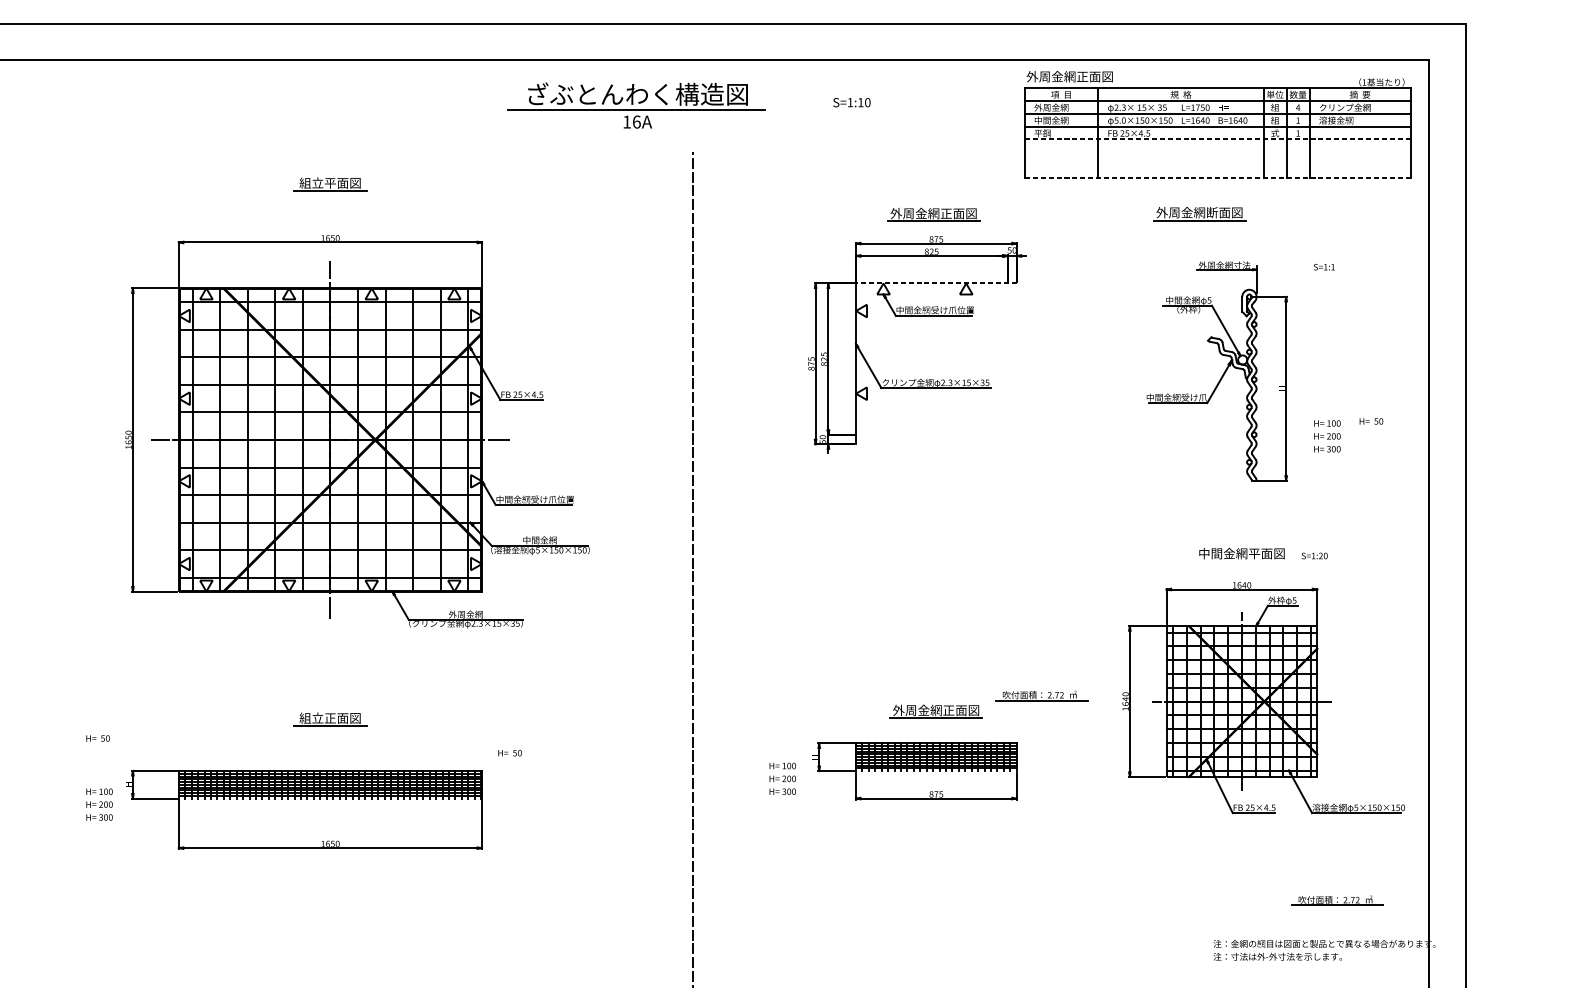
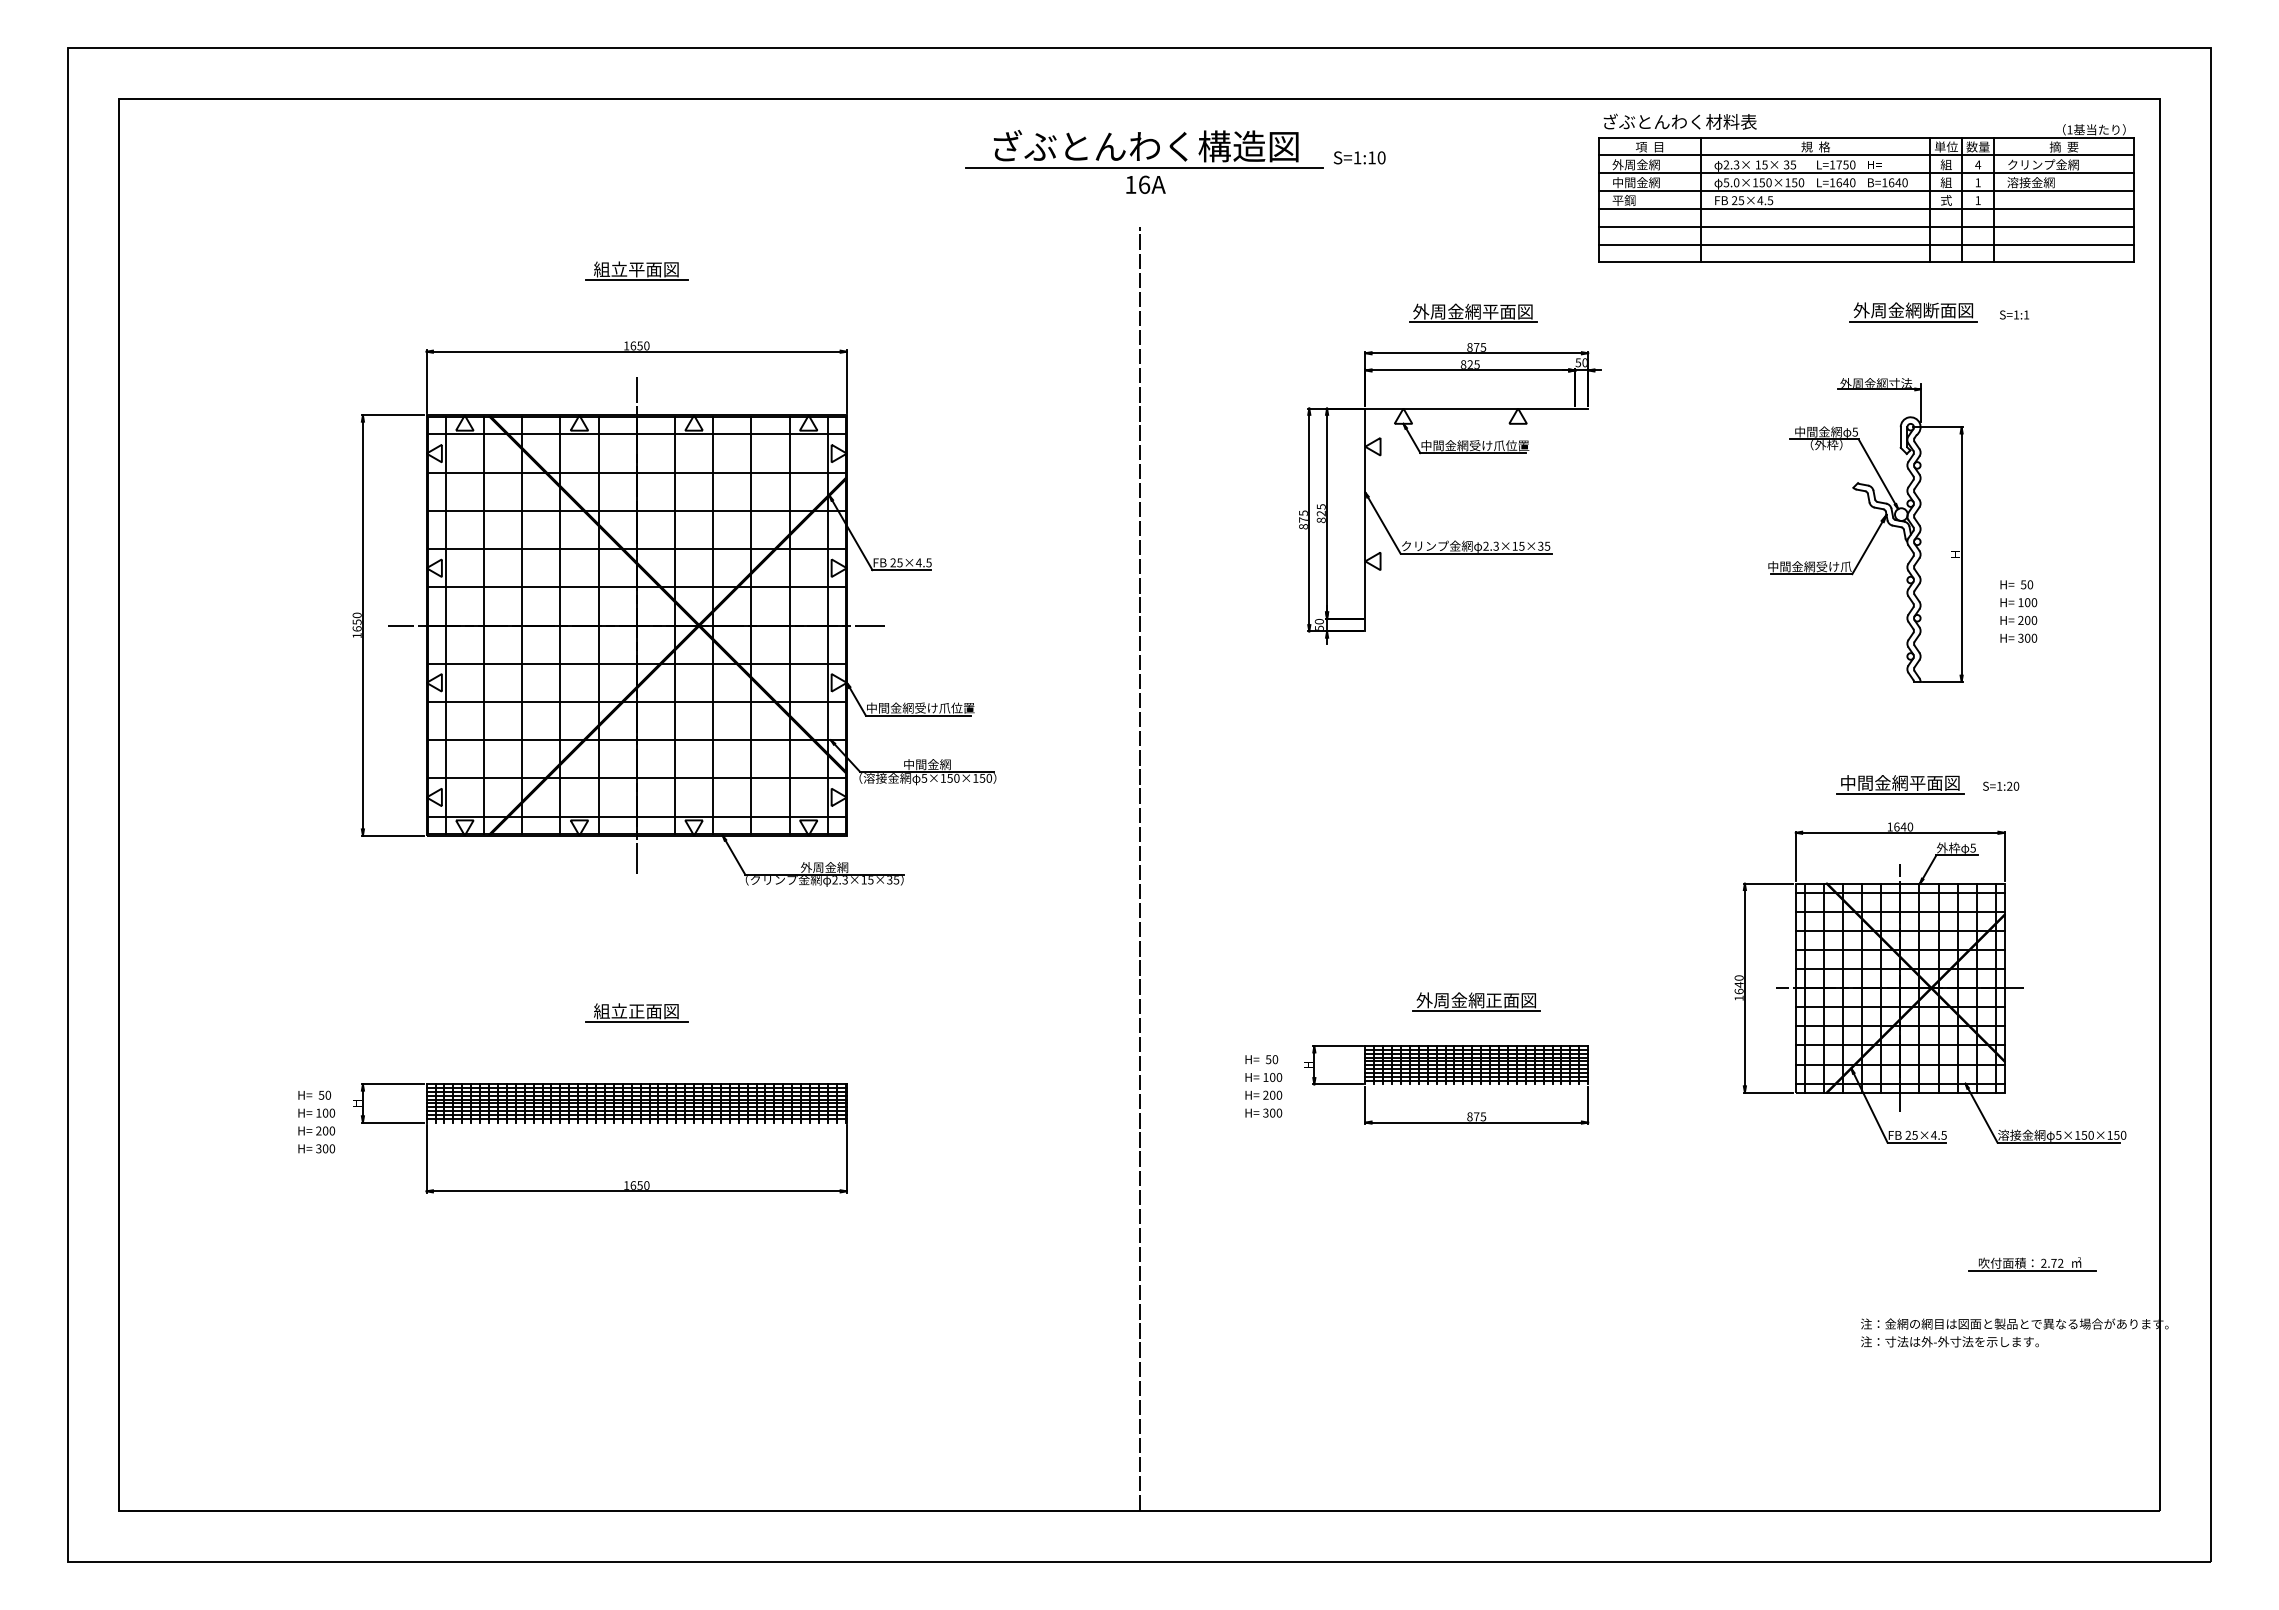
text: (1082, 76) -> (1679, 121), 外周金網正面図 -> ざぶとんわく材料表
part: (636, 105) -> (1144, 161), moved
line: (1218, 139) -> (1867, 208), dashed -> solid
line: (1217, 152) -> (1866, 226), added
line: (1217, 165) -> (1866, 244), added
line: (1218, 178) -> (1867, 262), dashed -> solid
text: (946, 213) -> (1490, 311), 外周金網正面図 -> 外周金網平面図
part: (1199, 214) -> (1913, 312), moved
text: (1324, 266) -> (2014, 314), moved
line: (936, 283) -> (1476, 408), dashed -> solid
text: (1371, 421) -> (2016, 584), moved
line: (1241, 561) -> (1899, 793), added
part: (1041, 696) -> (1622, 980), removed
text: (97, 737) -> (314, 1094), moved
text: (509, 753) -> (1261, 1059), moved

